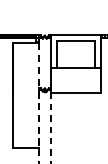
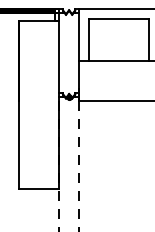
line: (38, 95) -> (59, 105), dashed -> solid

